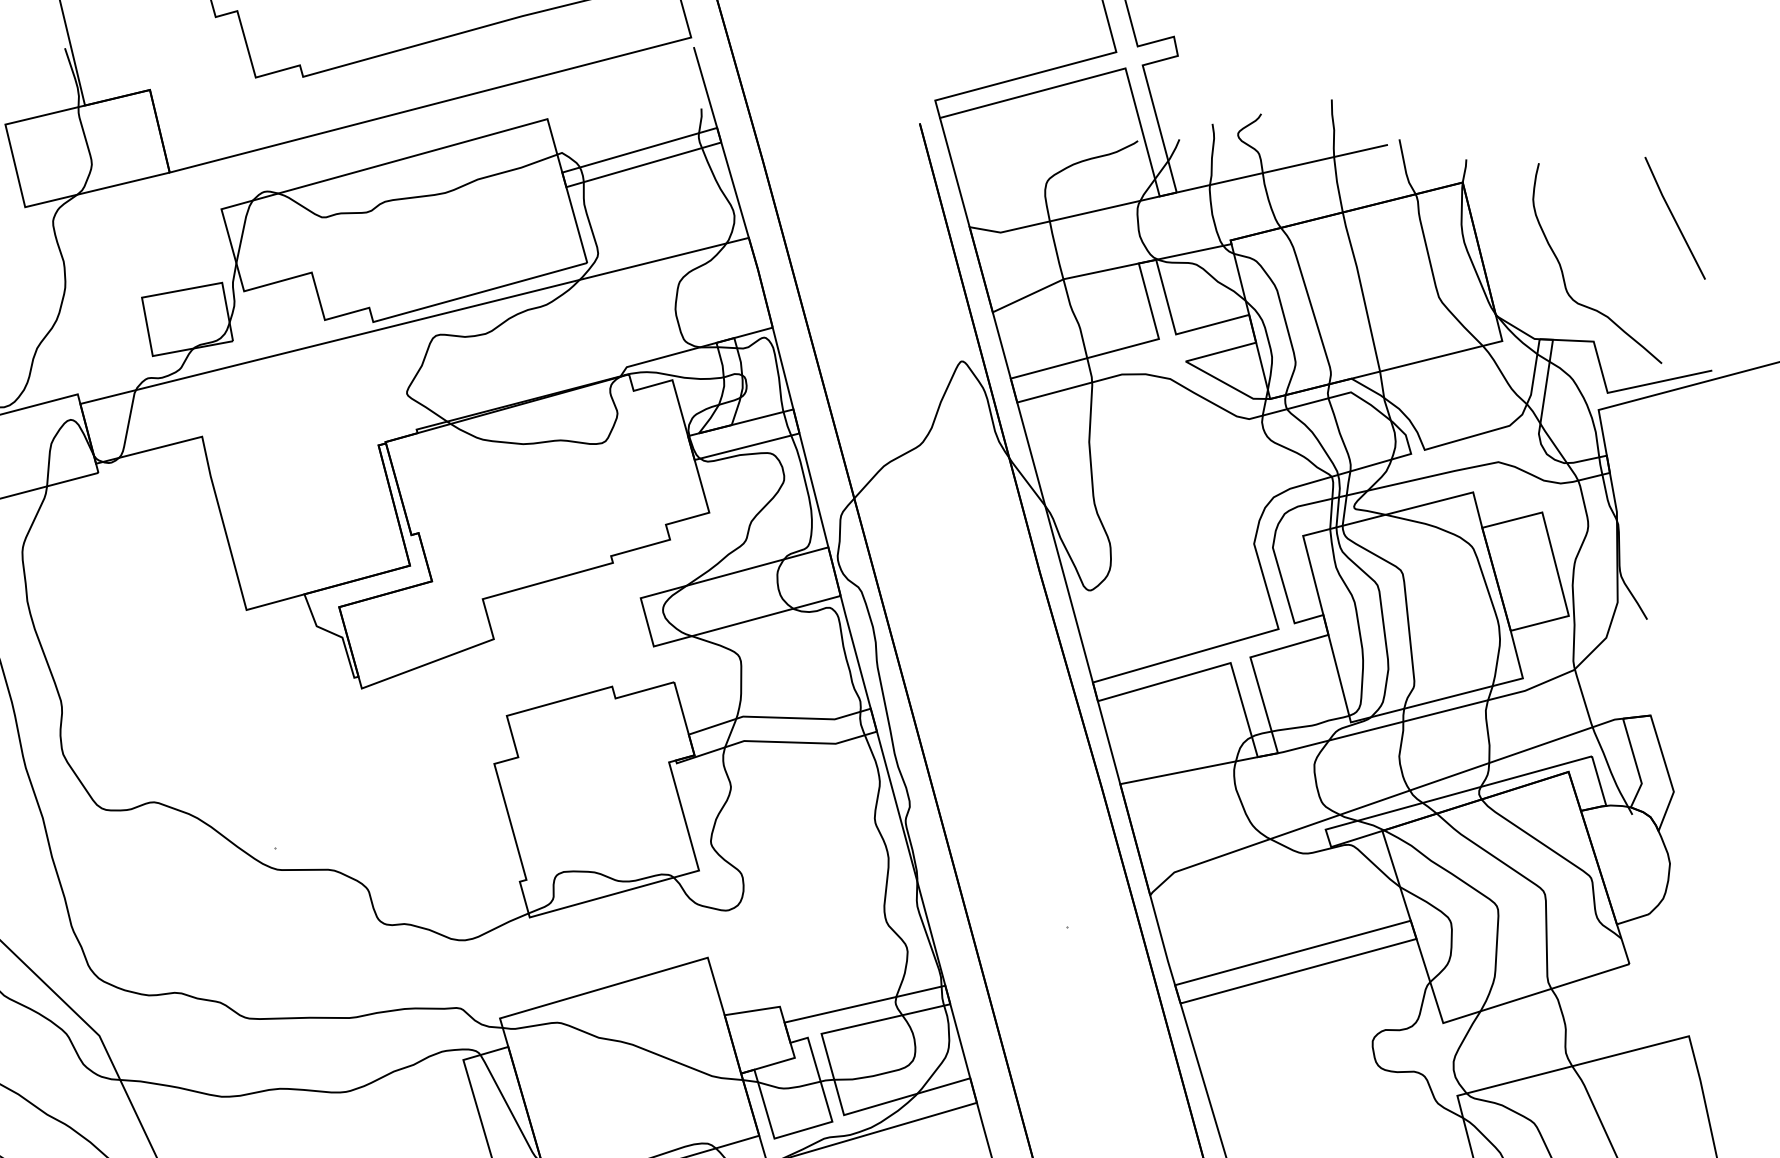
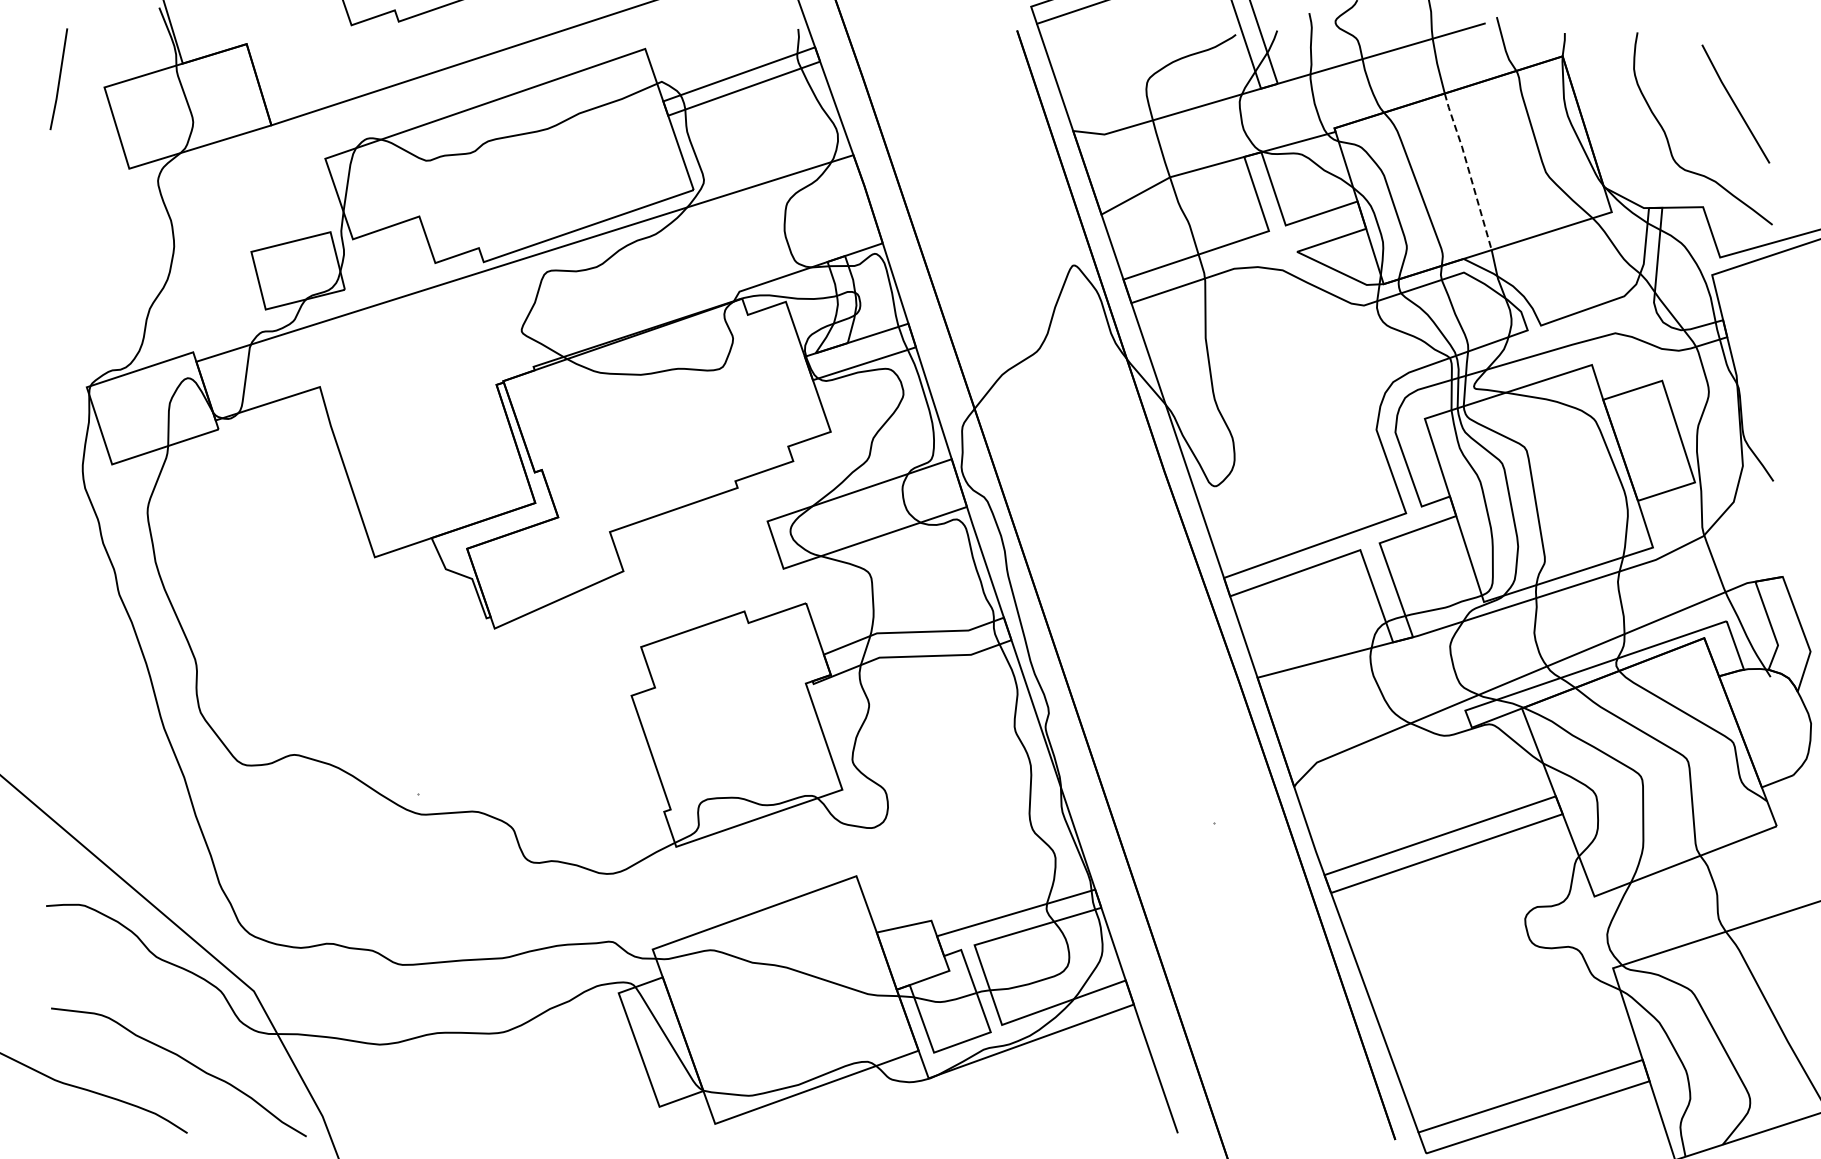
line: (1674, 217) -> (1735, 103), moved
line: (1361, 289) -> (1468, 169), solid -> dashed

